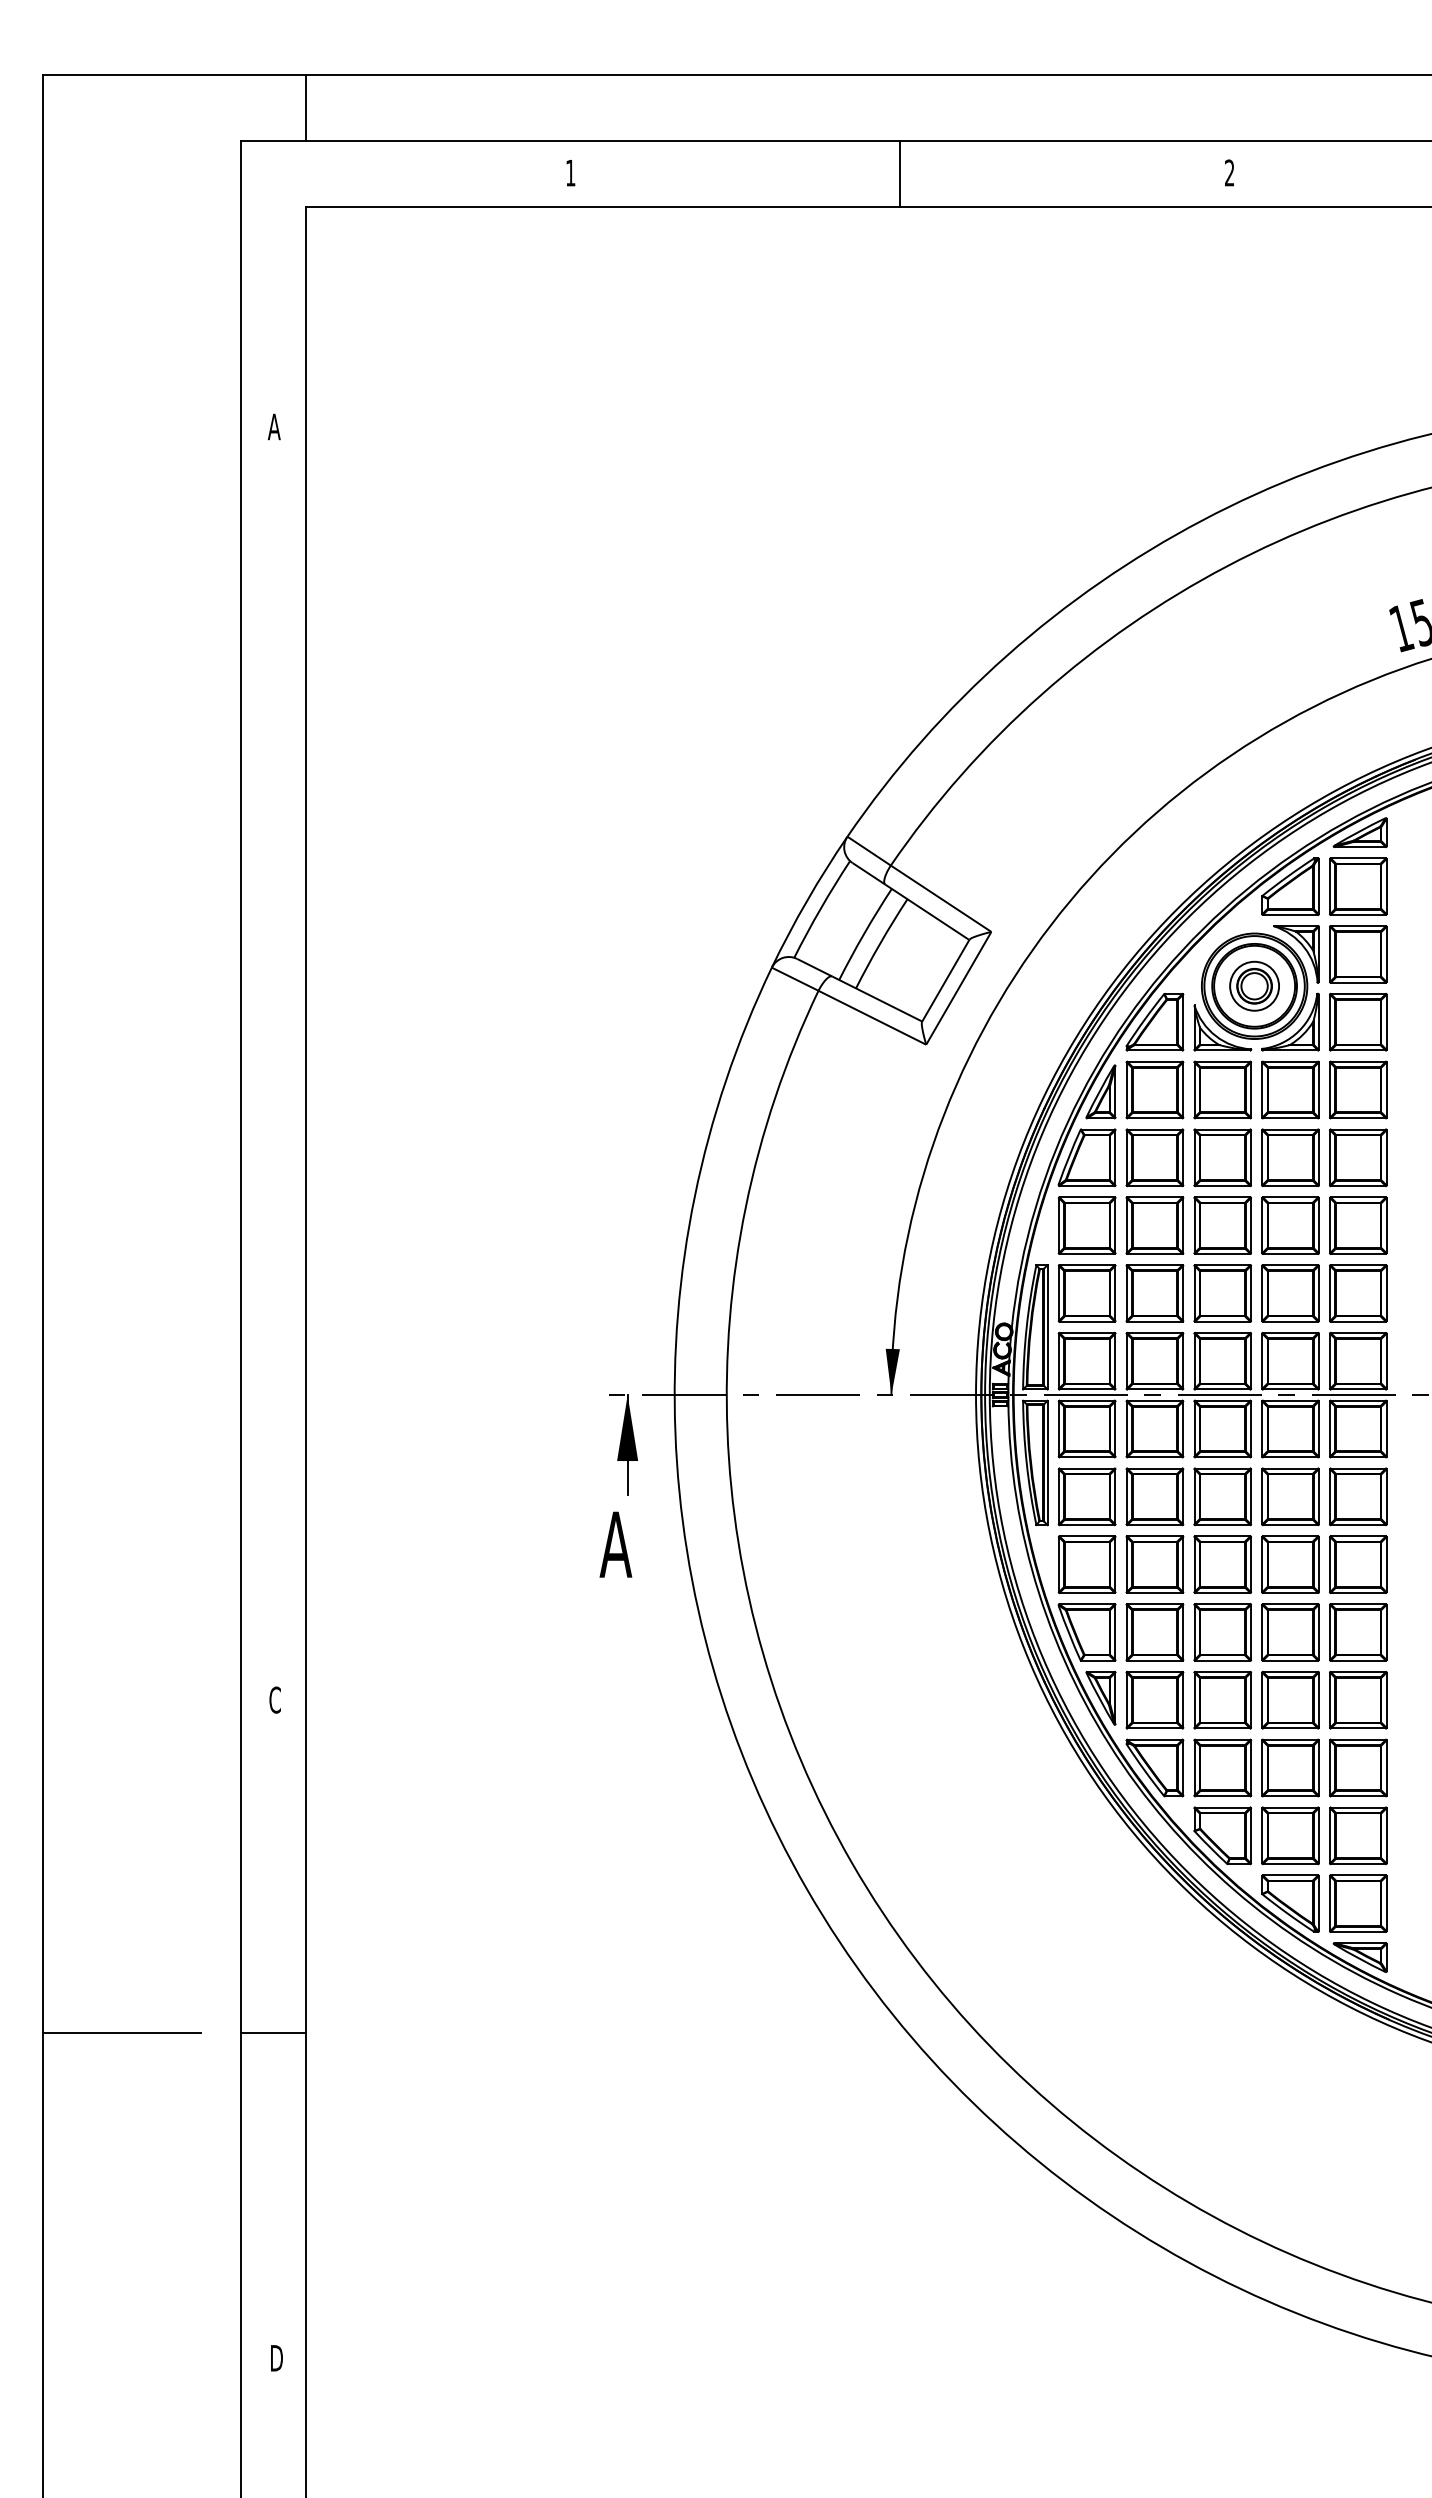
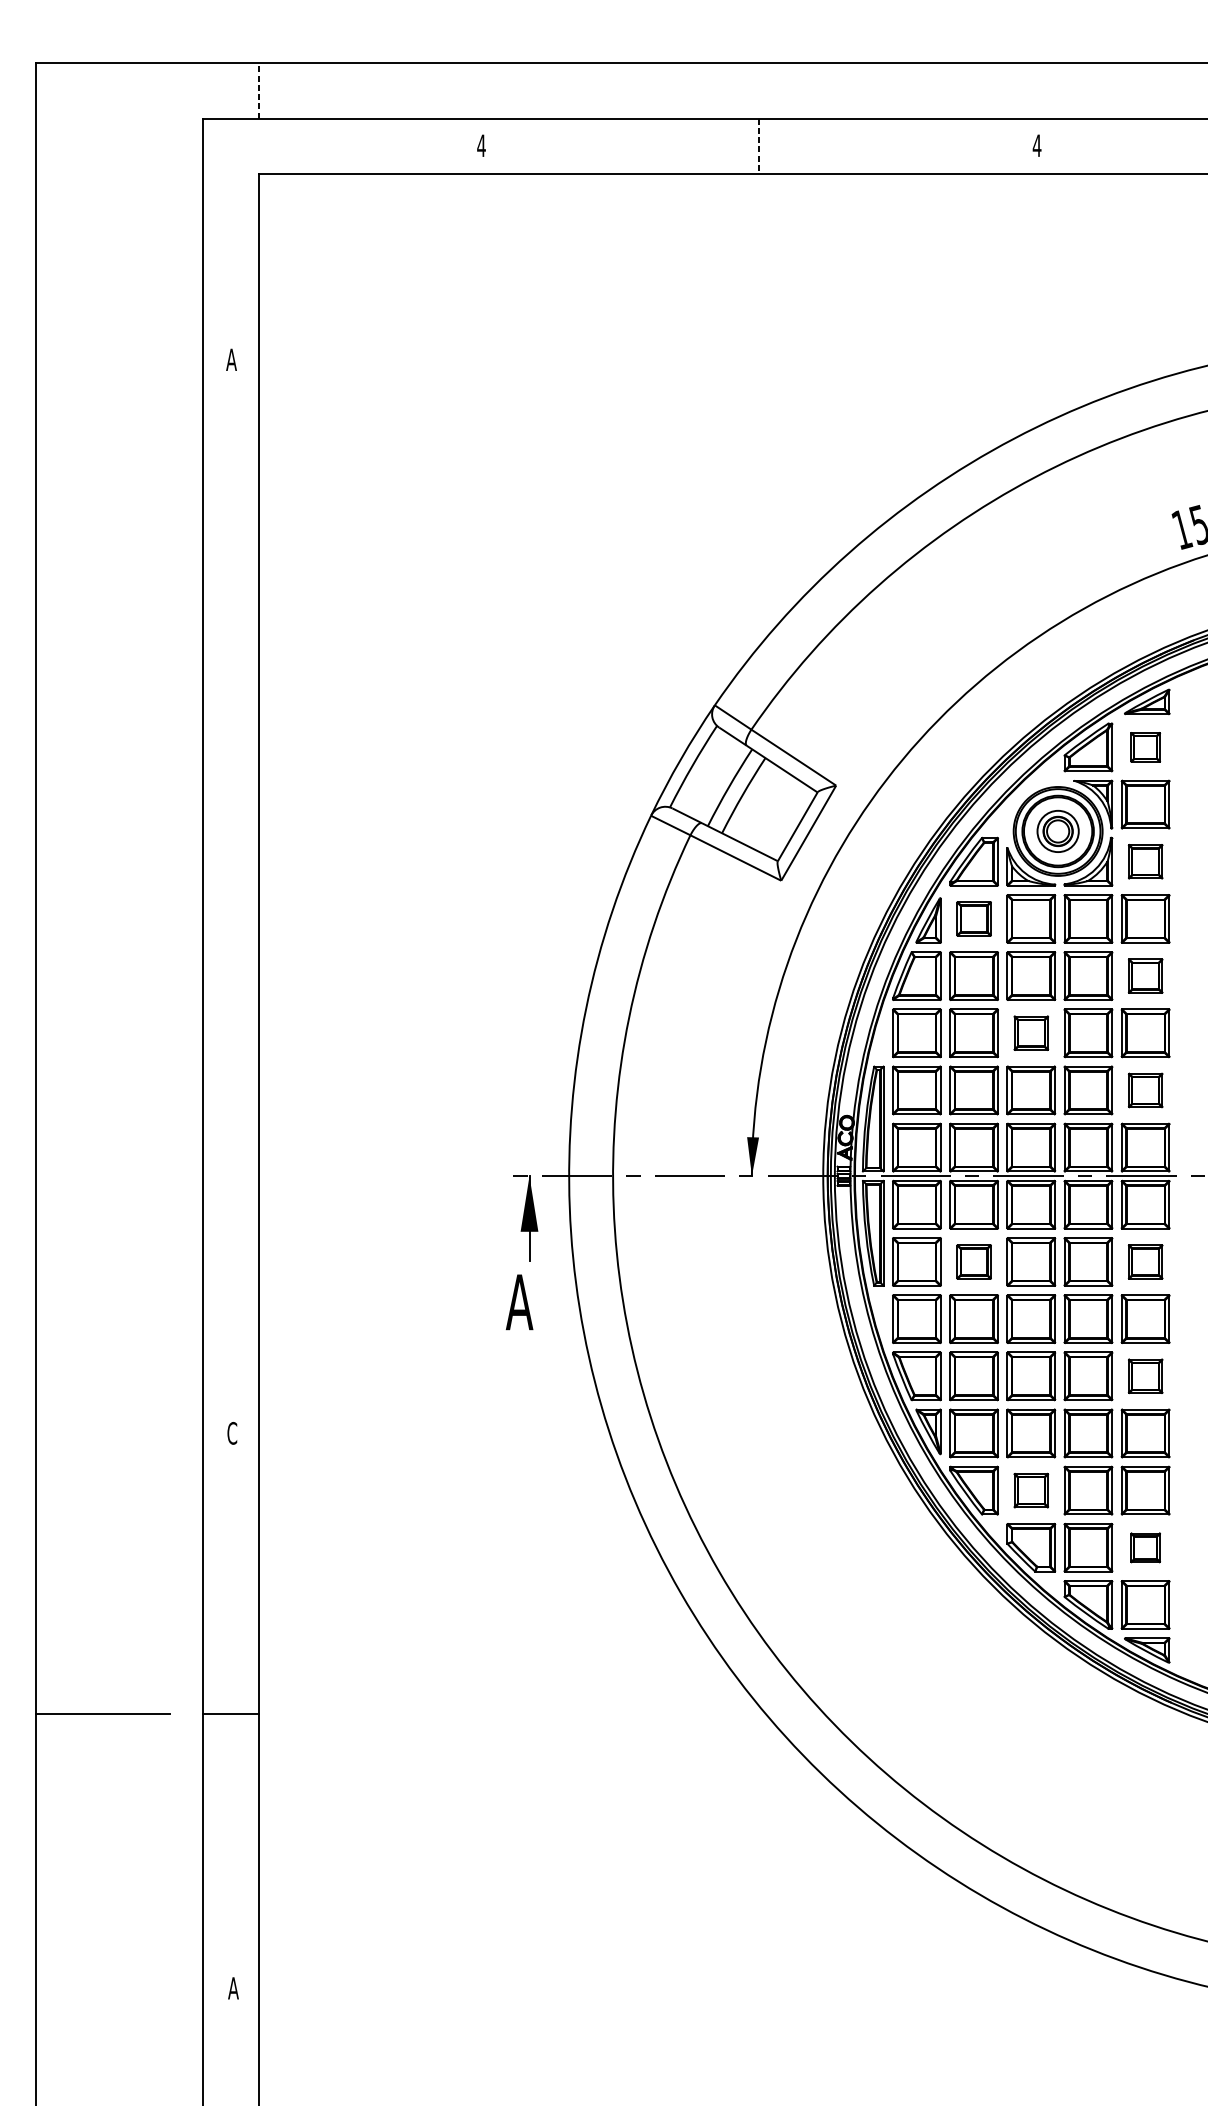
line: (306, 107) -> (258, 90), solid -> dashed
text: (1229, 172) -> (1036, 145), 2 -> 4
text: (570, 173) -> (481, 146), 1 -> 4
line: (899, 173) -> (758, 146), solid -> dashed
part: (1358, 886) -> (1145, 747), size x0.6
part: (1358, 1021) -> (1145, 861), size x0.7
part: (1154, 1089) -> (973, 918), size x0.7
part: (1358, 1157) -> (1145, 975), size x0.7
part: (1222, 1225) -> (1031, 1033), size x0.7
part: (1358, 1293) -> (1145, 1090), size x0.7
part: (1154, 1496) -> (973, 1261), size x0.7
part: (1358, 1496) -> (1145, 1261), size x0.7
part: (1358, 1632) -> (1145, 1376), size x0.7
part: (1222, 1767) -> (1031, 1490), size x0.7
part: (1358, 1835) -> (1145, 1547), size x0.6
text: (276, 2358) -> (233, 1988), D -> A

